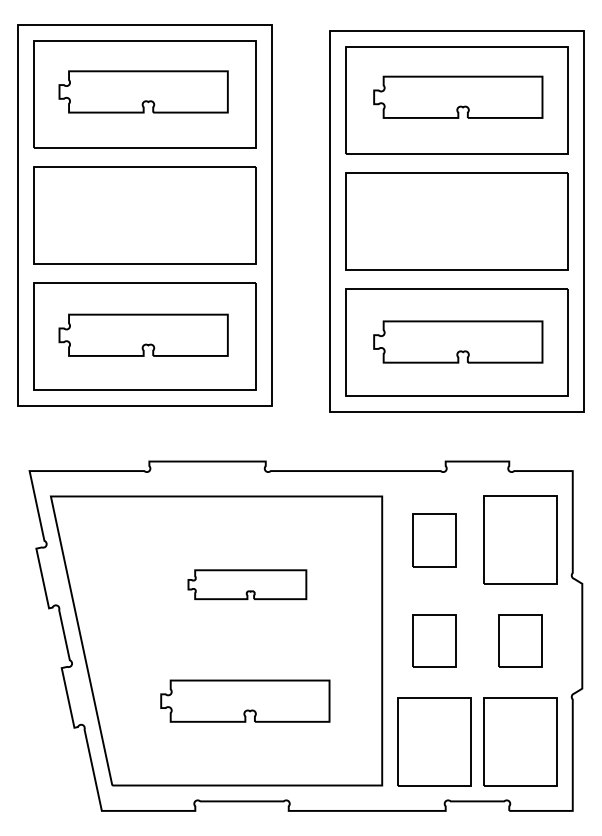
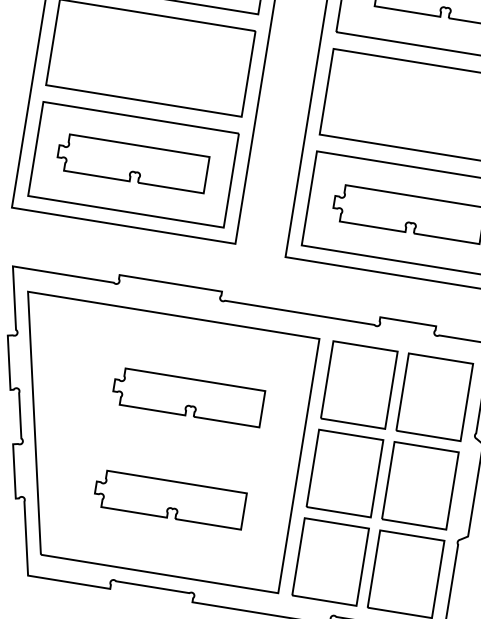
part: (434, 539) -> (359, 384), size x1.67
part: (247, 584) -> (188, 397), size x1.43
part: (434, 640) -> (344, 473), size x1.67
part: (520, 640) -> (420, 485), size x1.67

